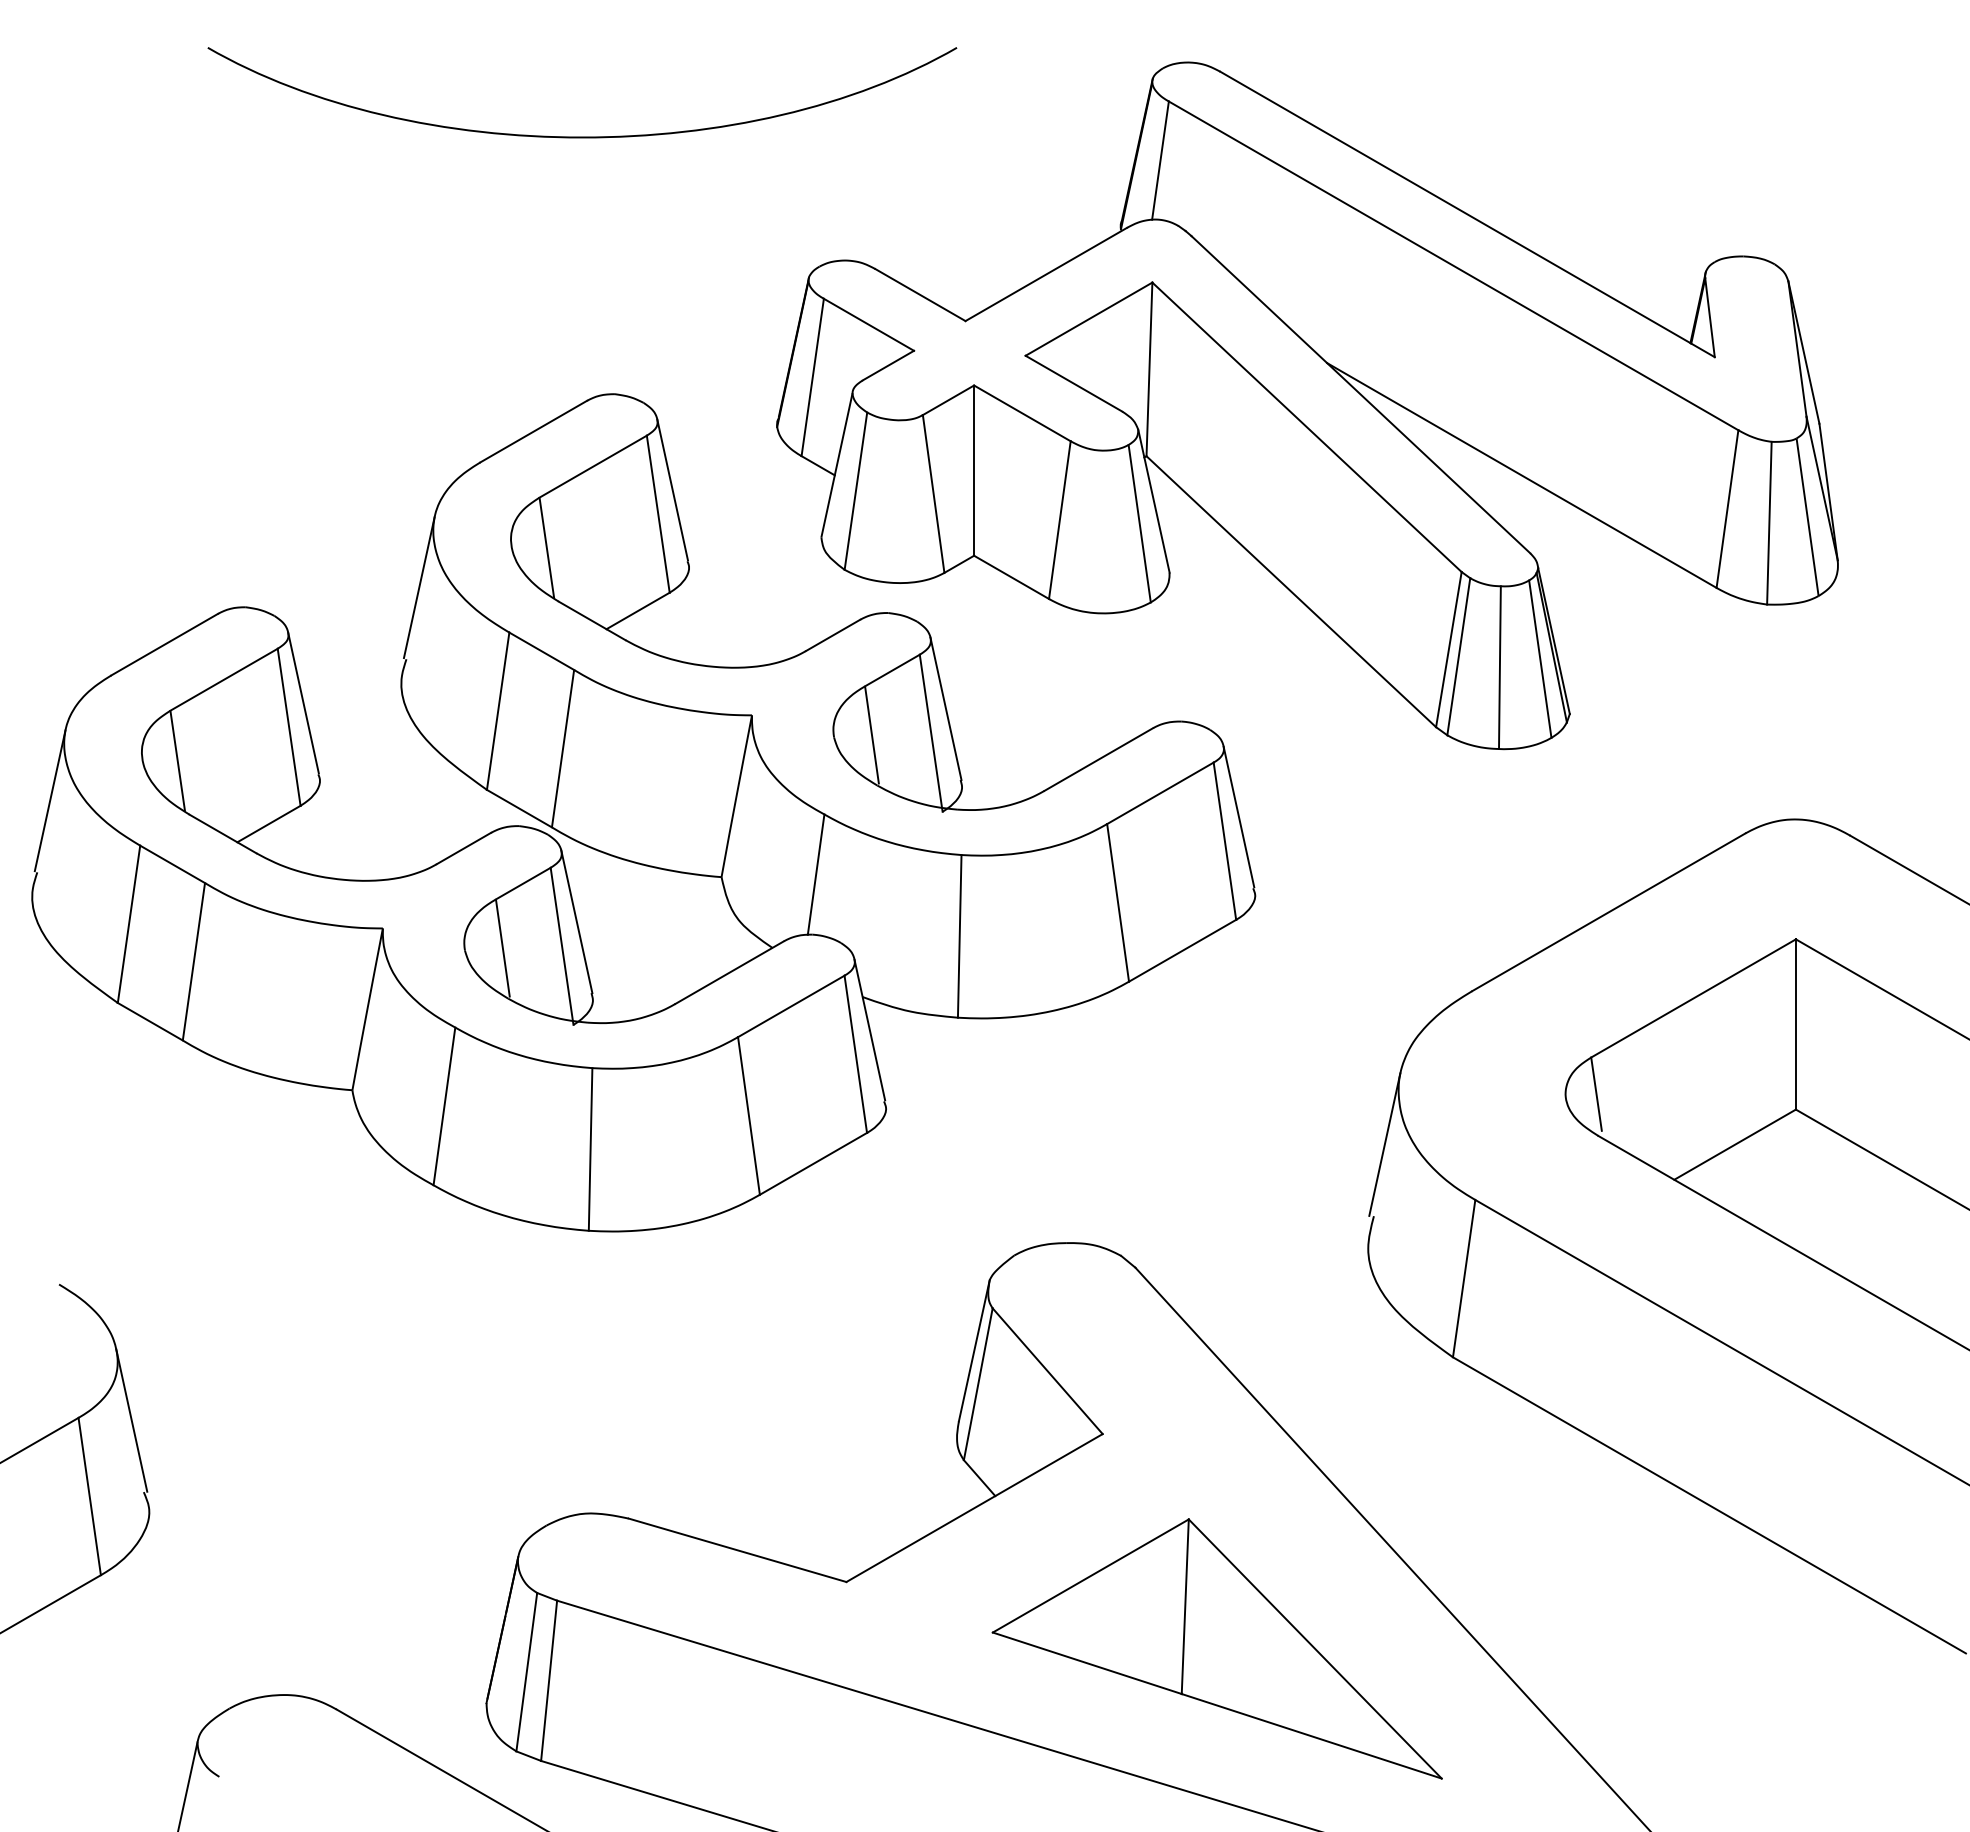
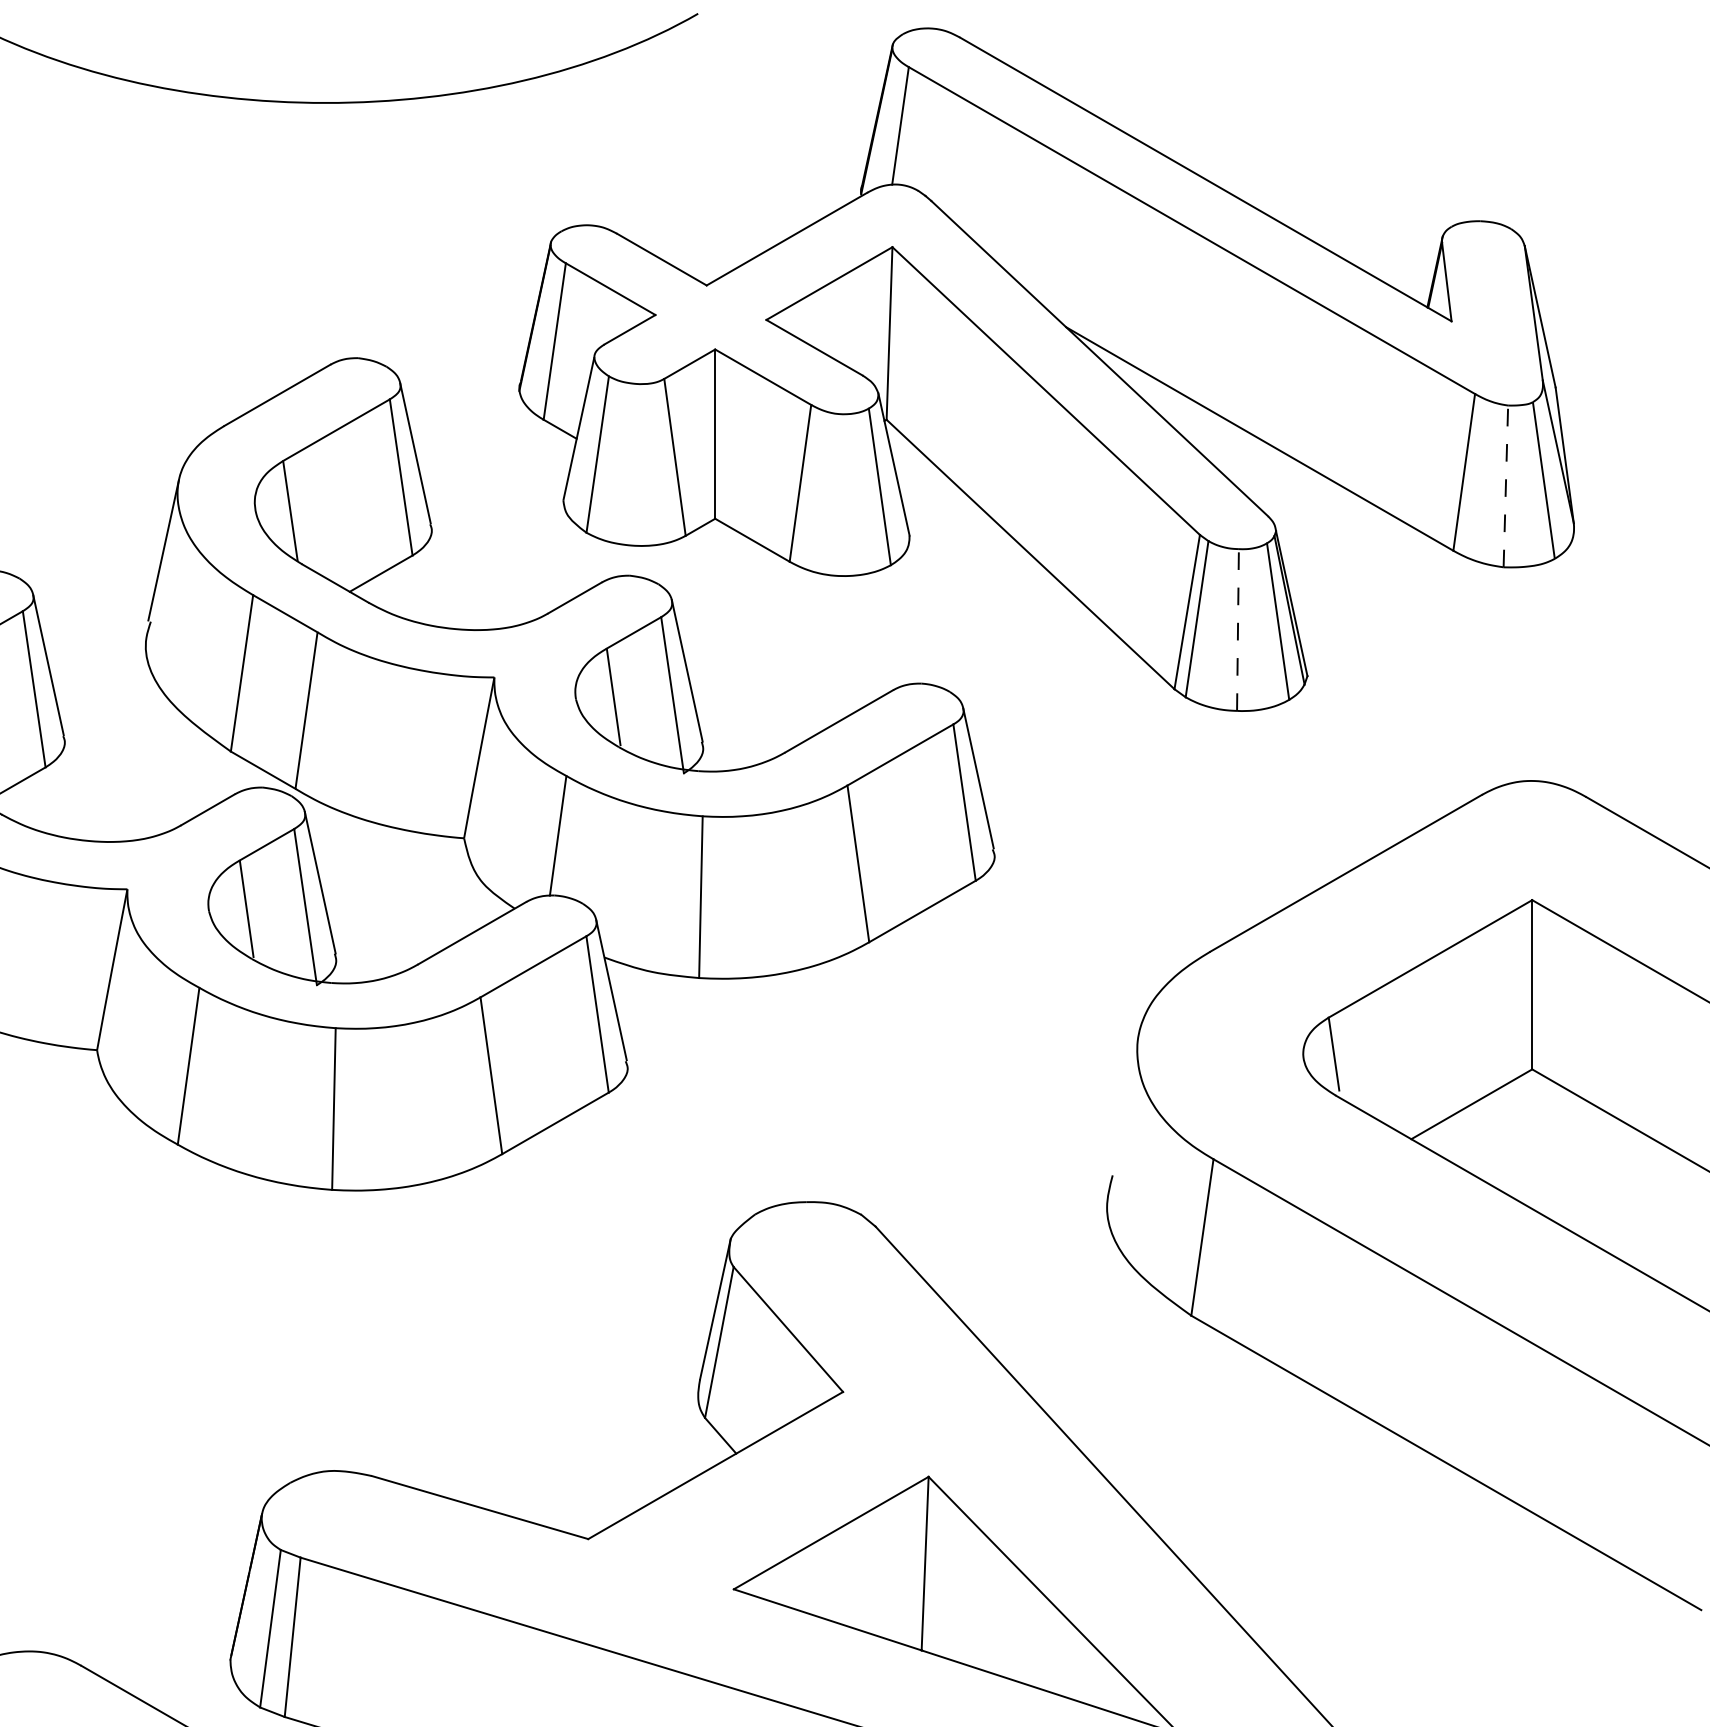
line: (1769, 522) -> (1505, 485), solid -> dashed
line: (1499, 667) -> (1237, 629), solid -> dashed
line: (1384, 1144) -> (1123, 1104), removed

